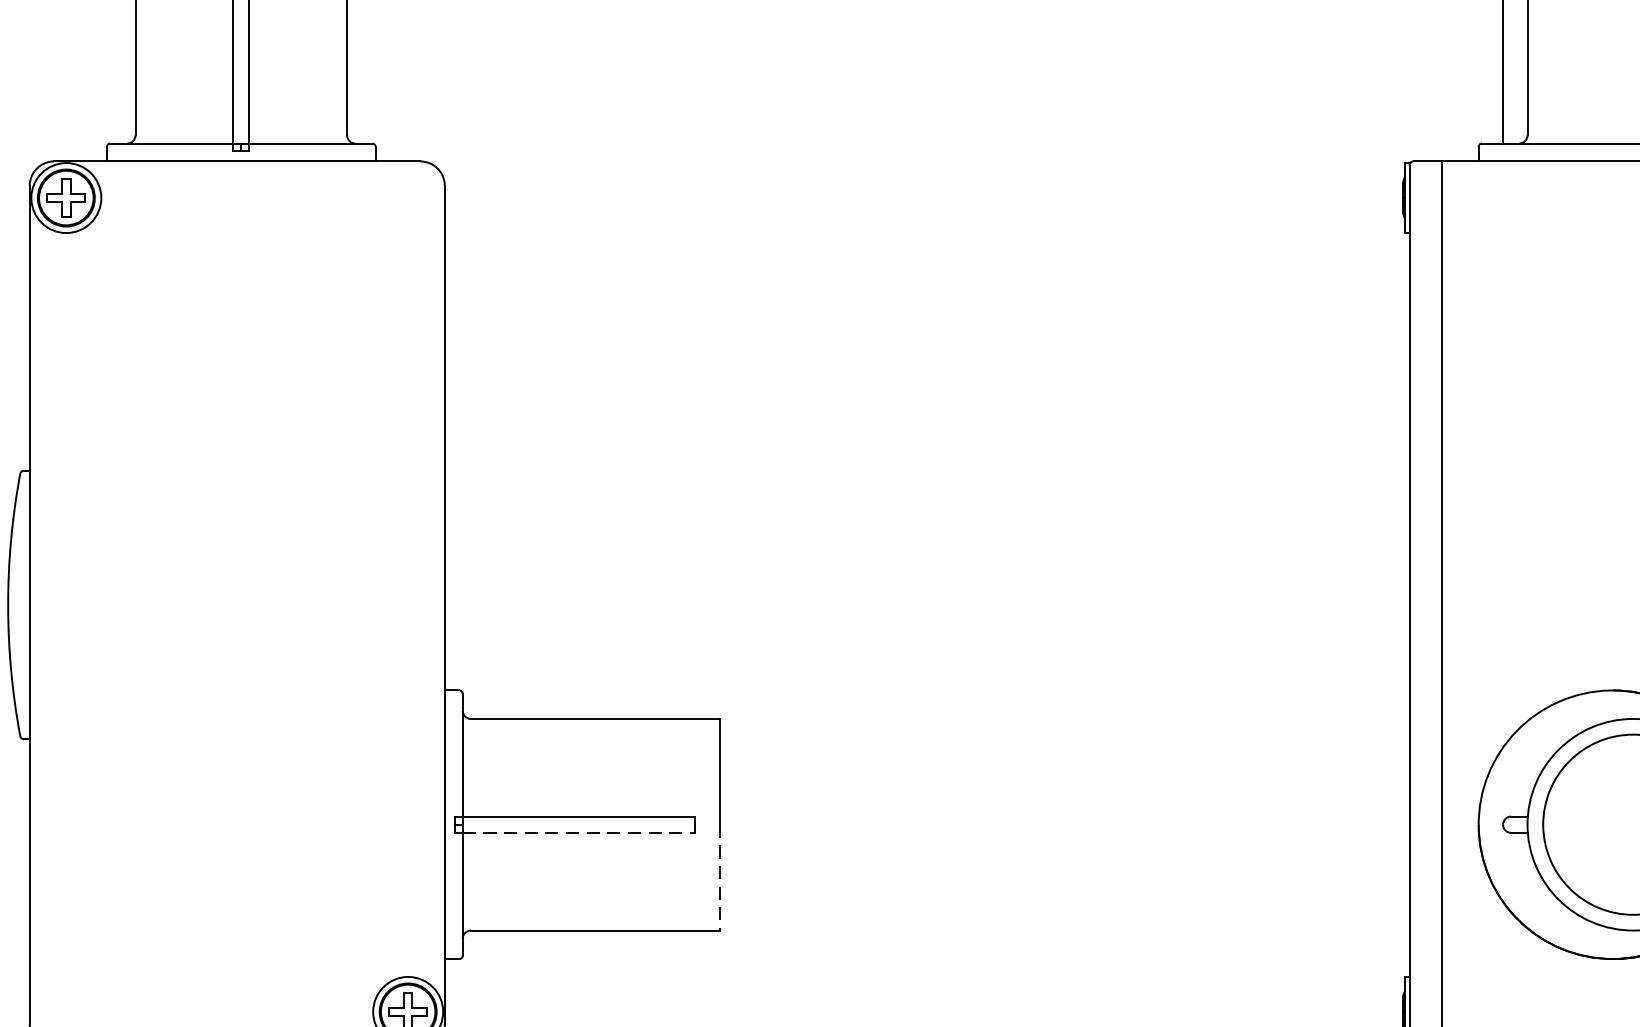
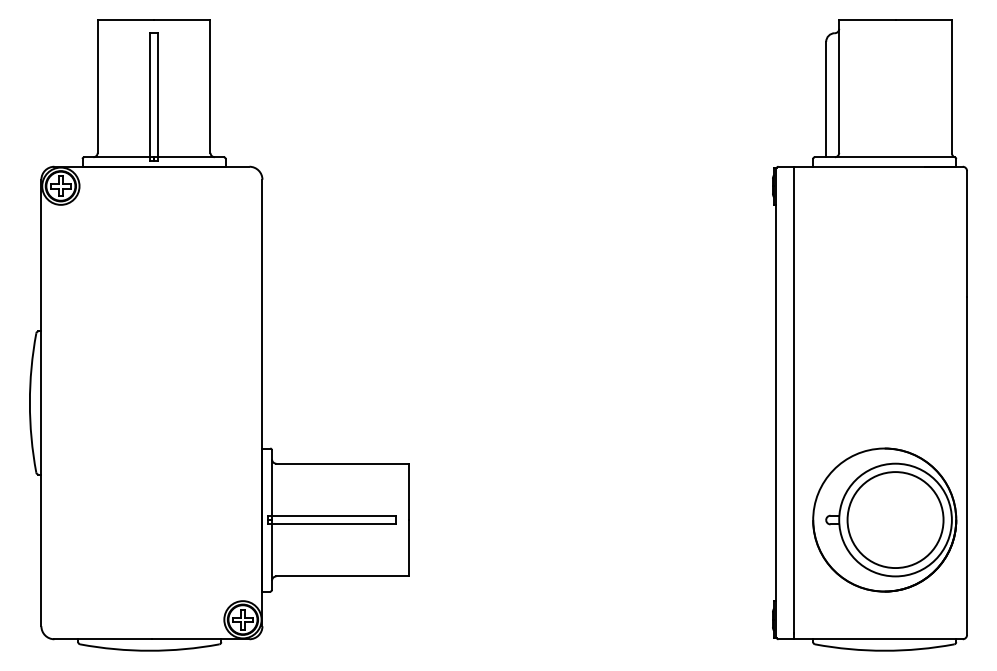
line: (579, 833) -> (334, 524), dashed -> solid
line: (720, 878) -> (409, 548), dashed -> solid

